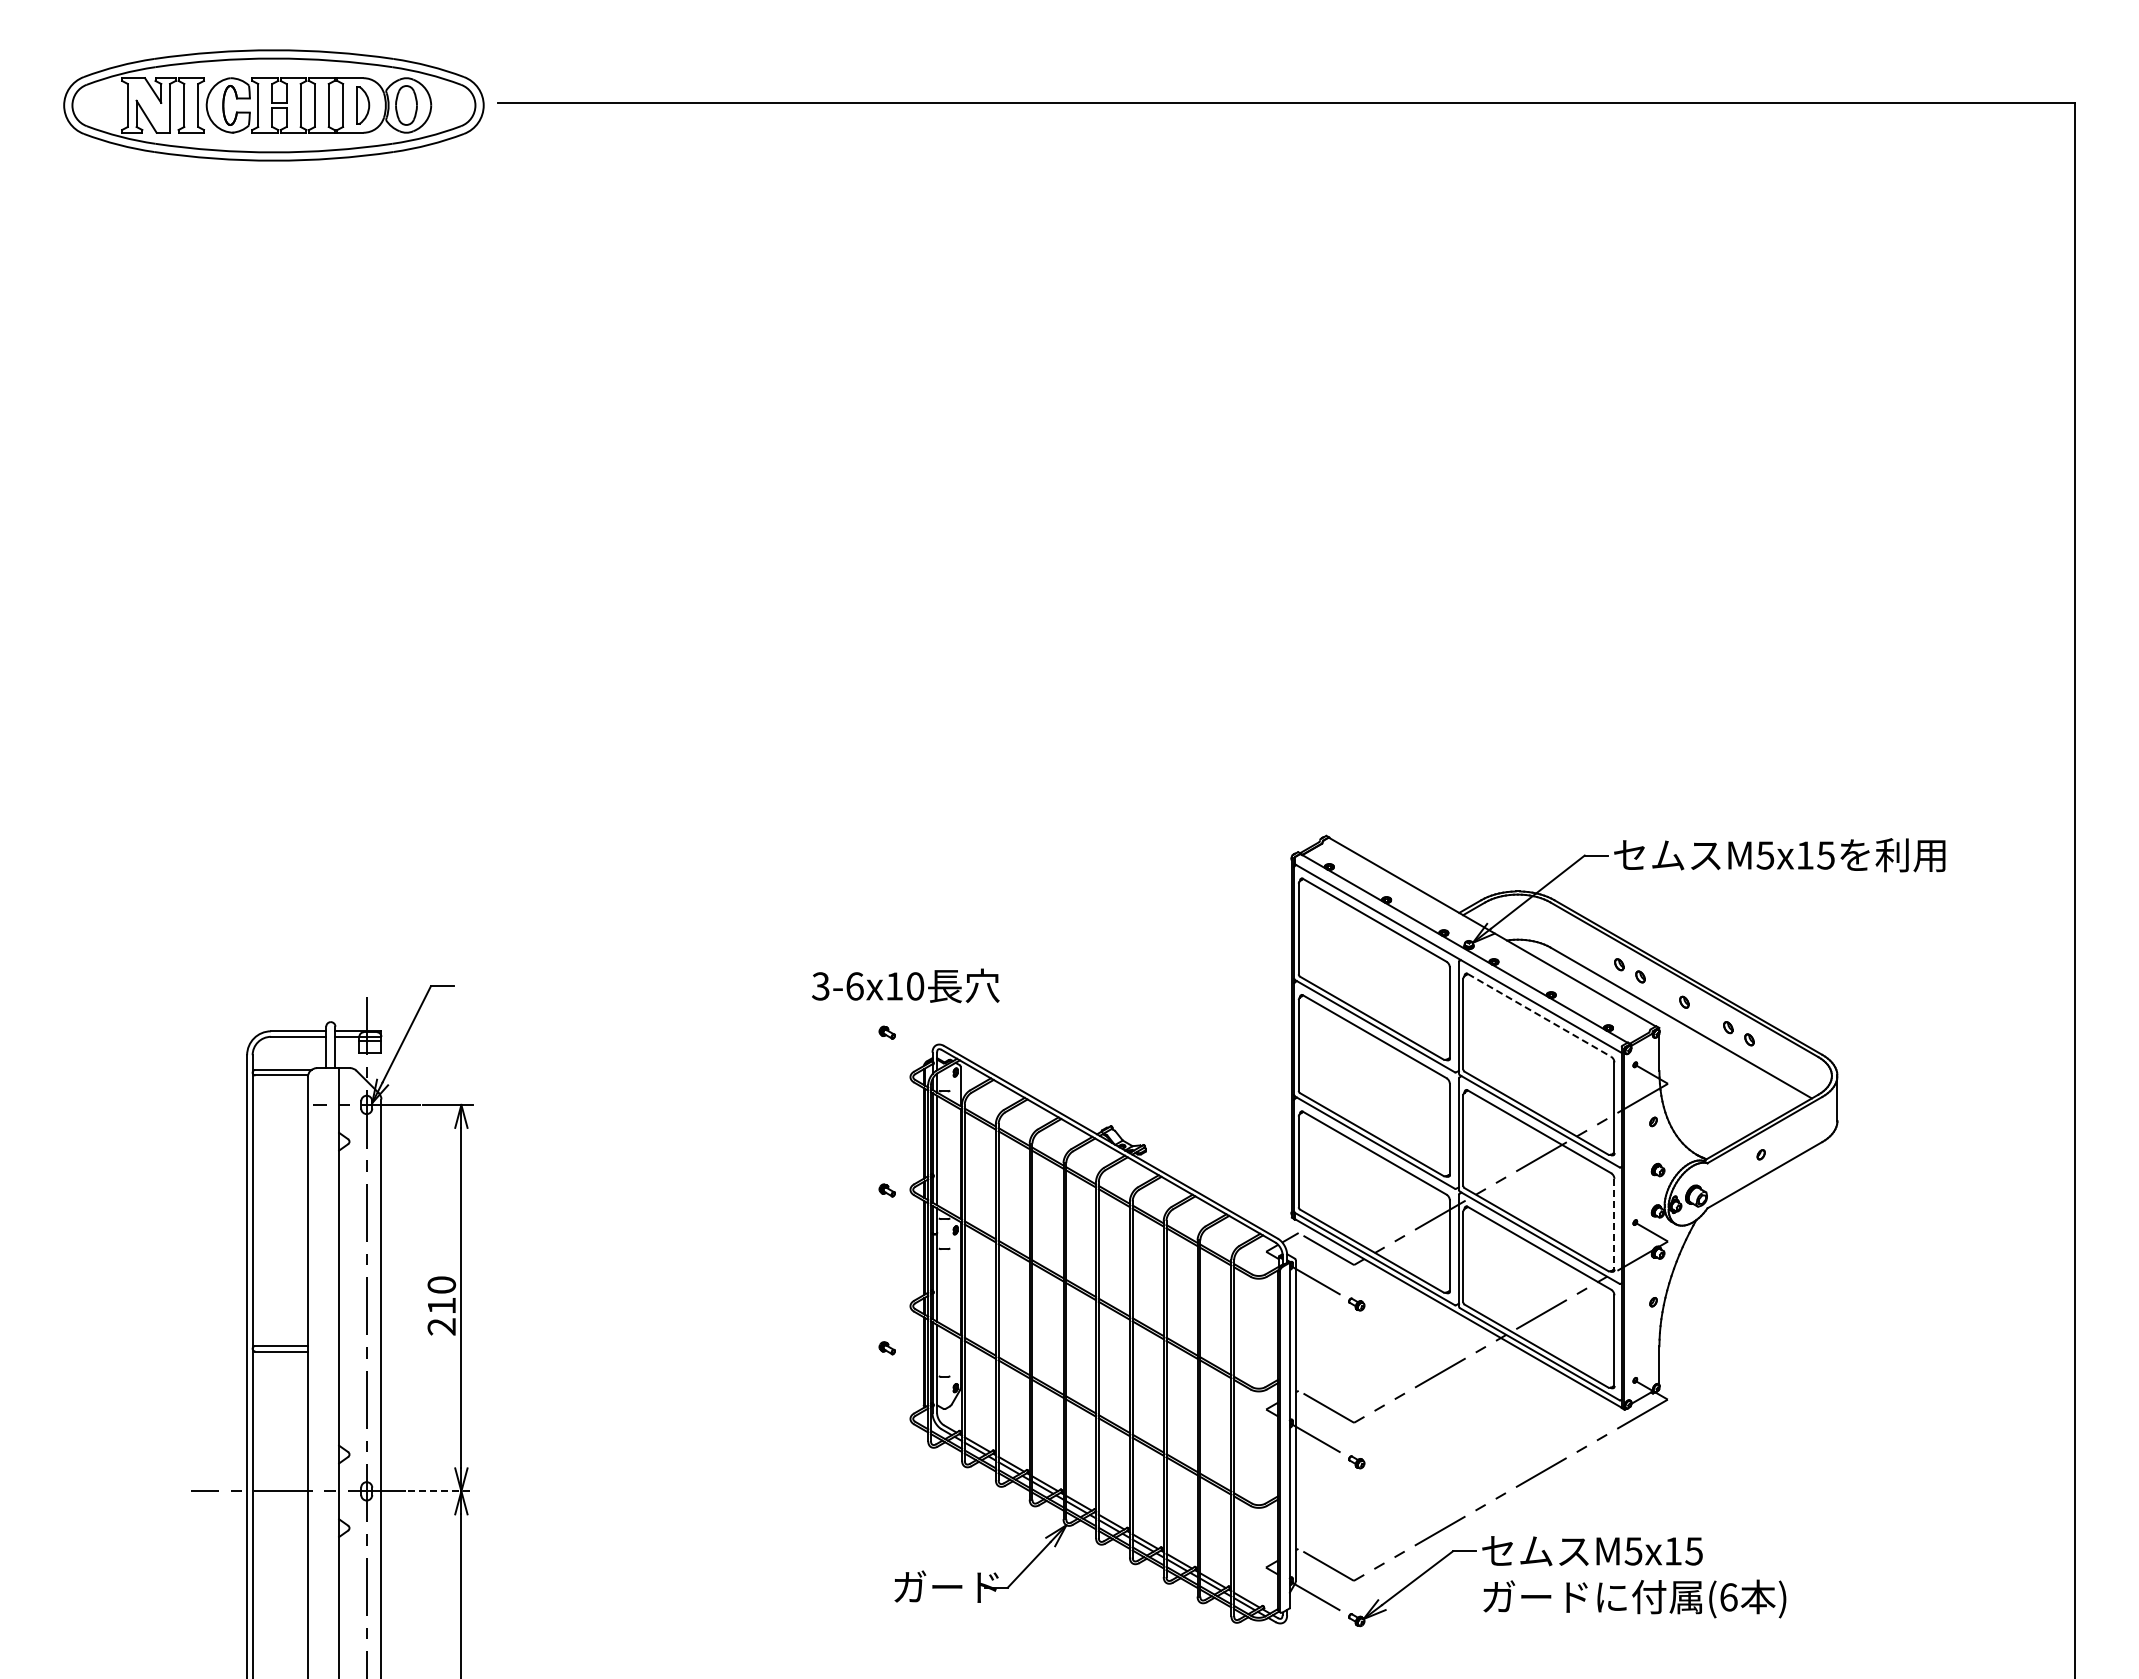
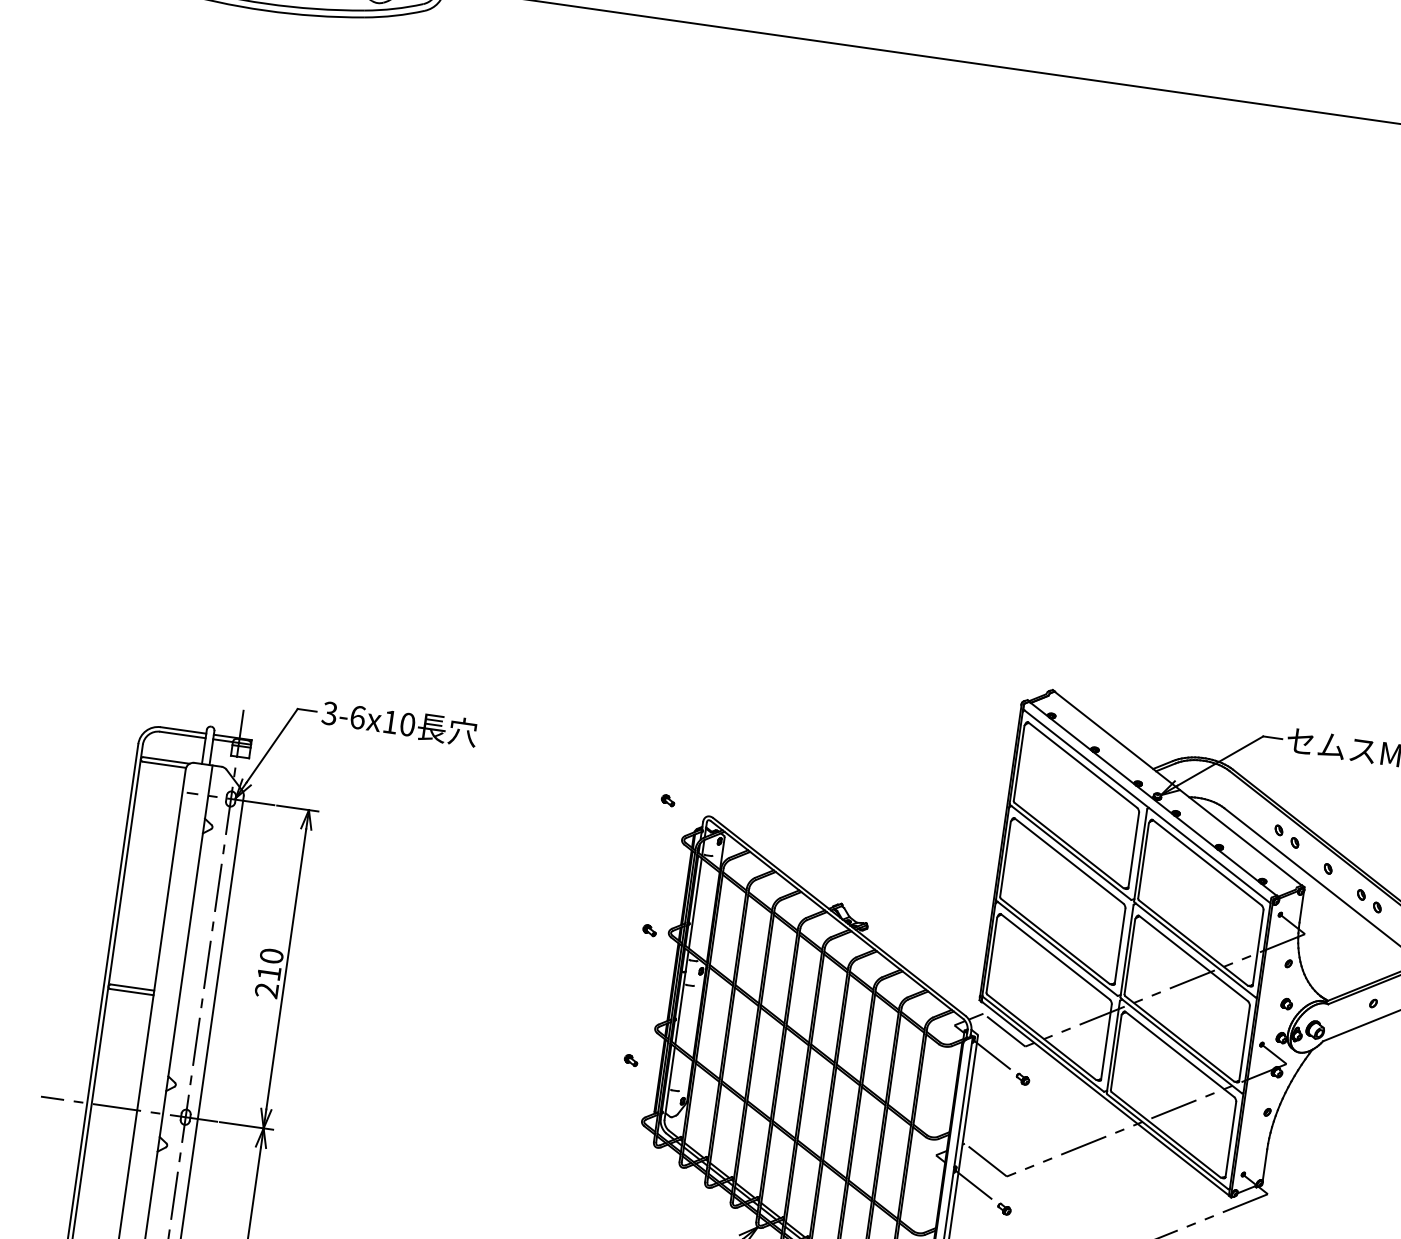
text: (905, 985) -> (399, 722), moved
line: (1539, 1015) -> (1207, 862), dashed -> solid
line: (1614, 1224) -> (1244, 1043), dashed -> solid
line: (441, 1491) -> (247, 1126), dashed -> solid

